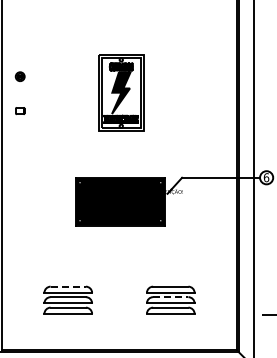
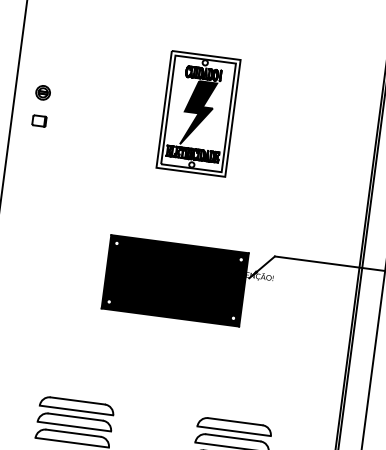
part: (19, 76) -> (42, 92), moved
line: (68, 286) -> (78, 400), dashed -> solid
line: (170, 297) -> (232, 438), dashed -> solid

